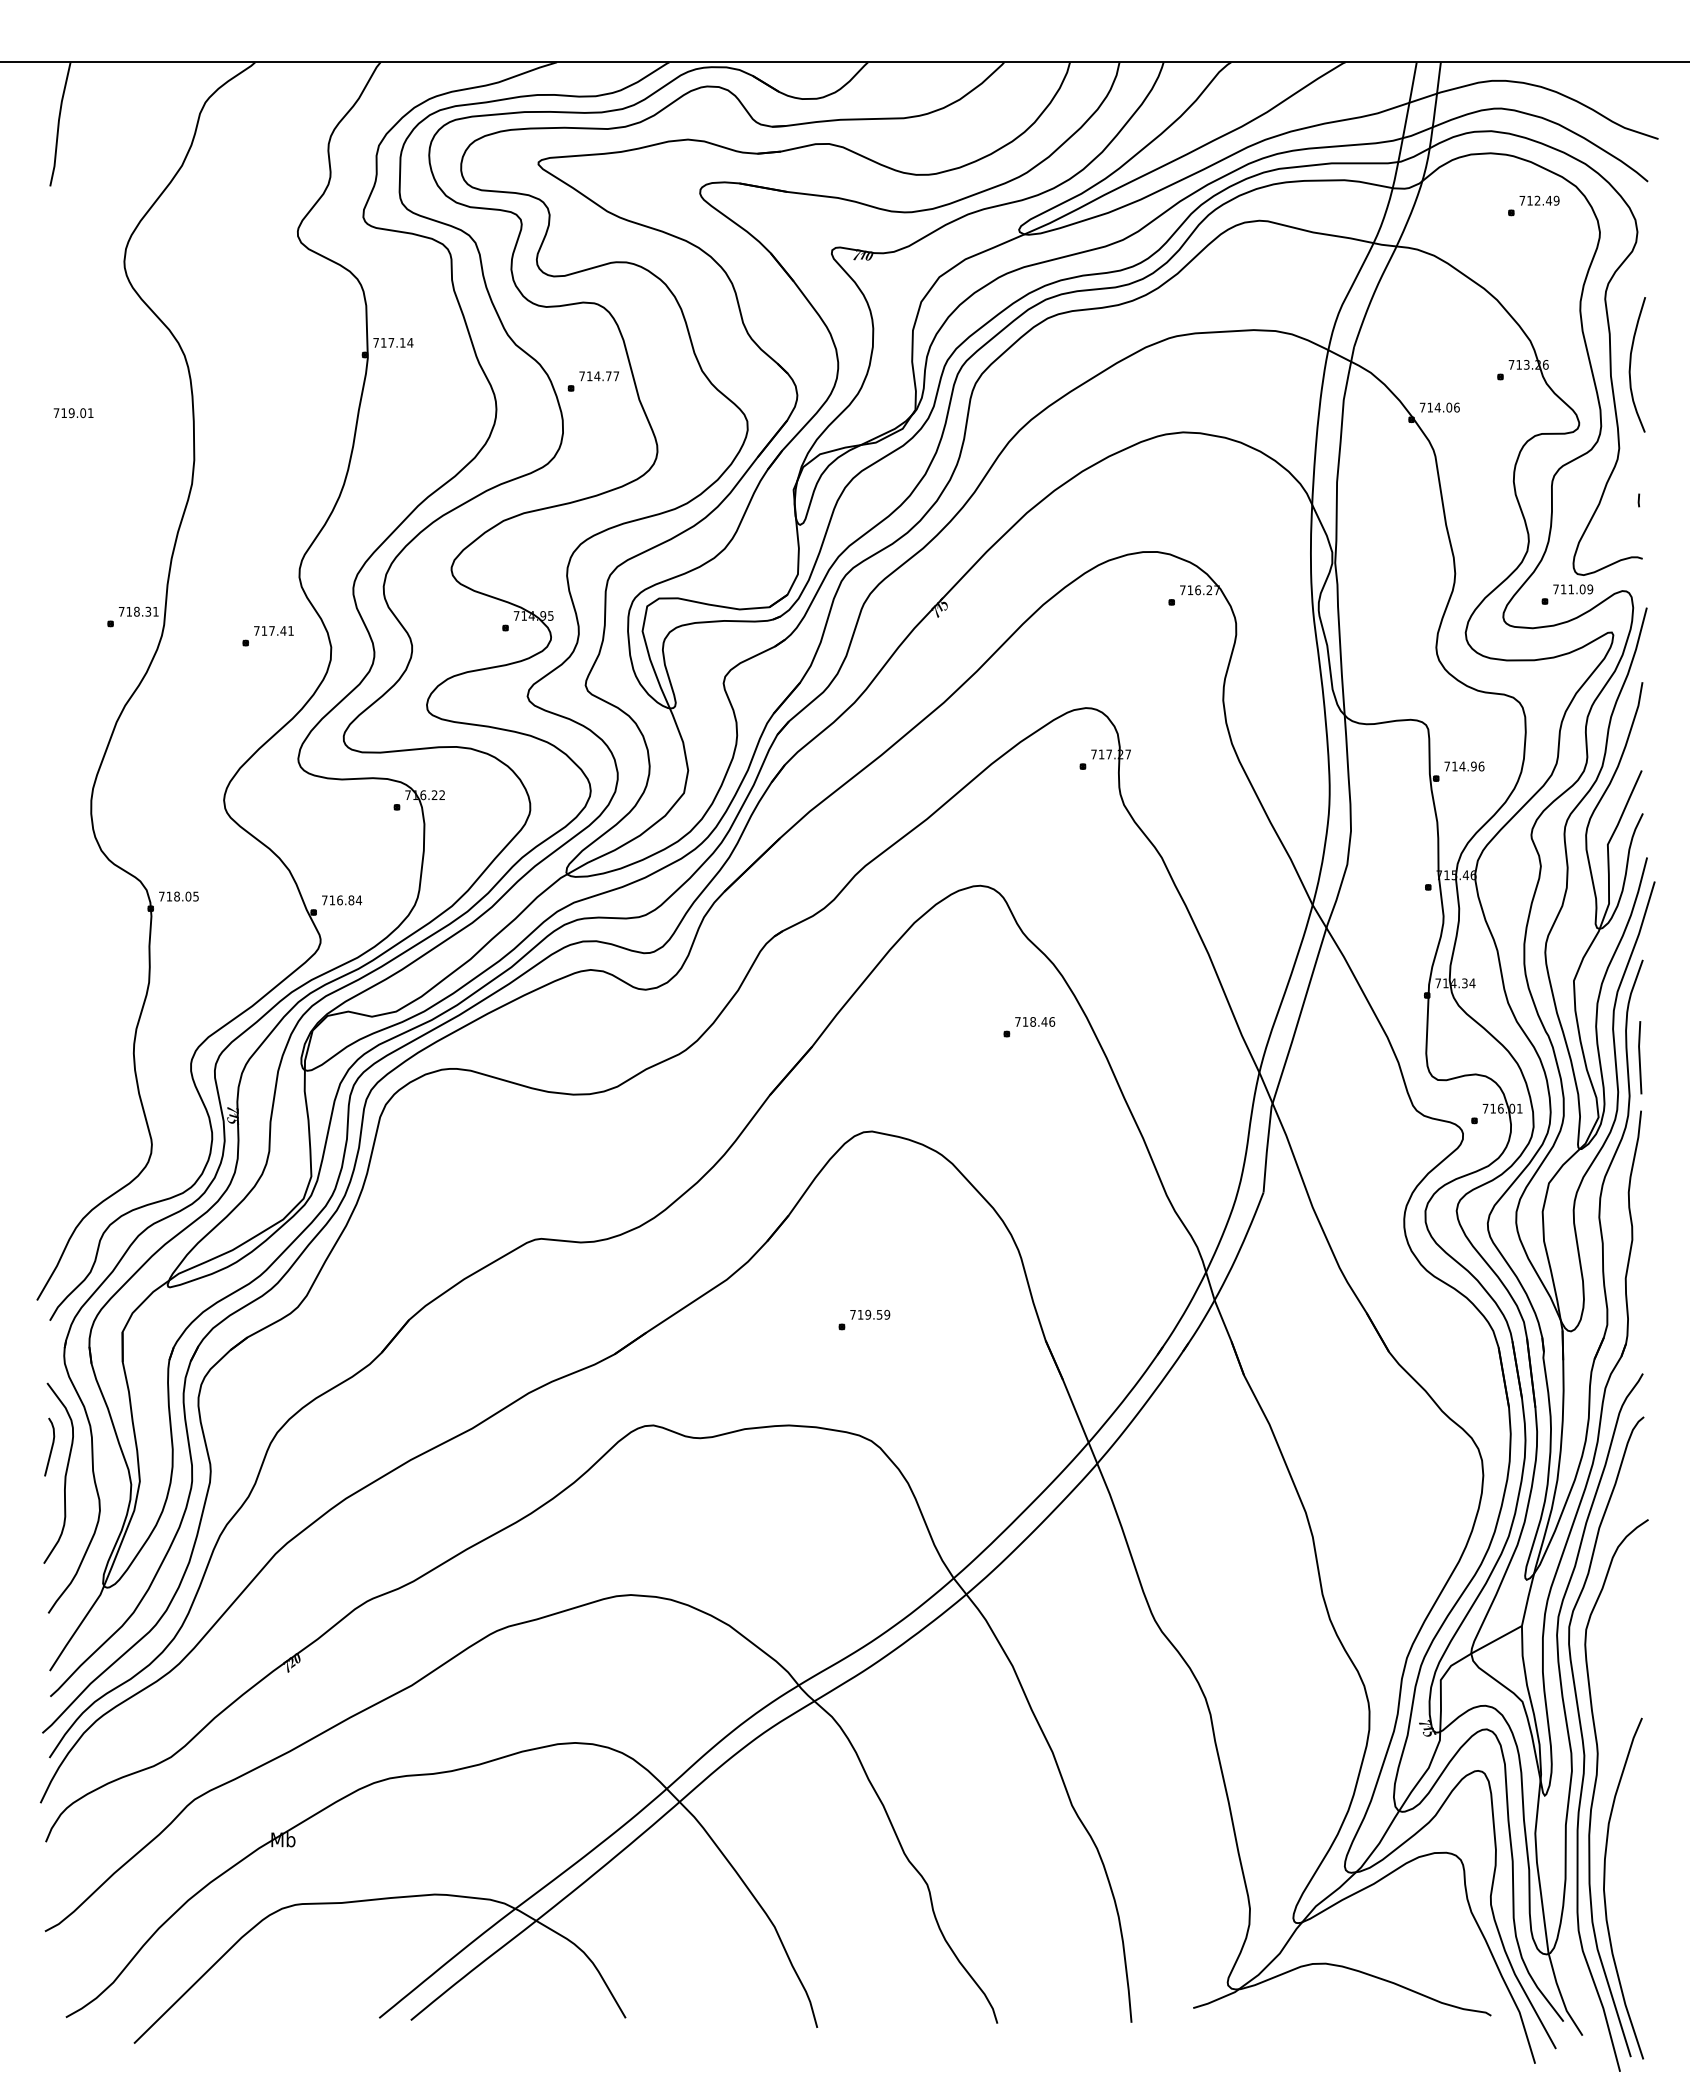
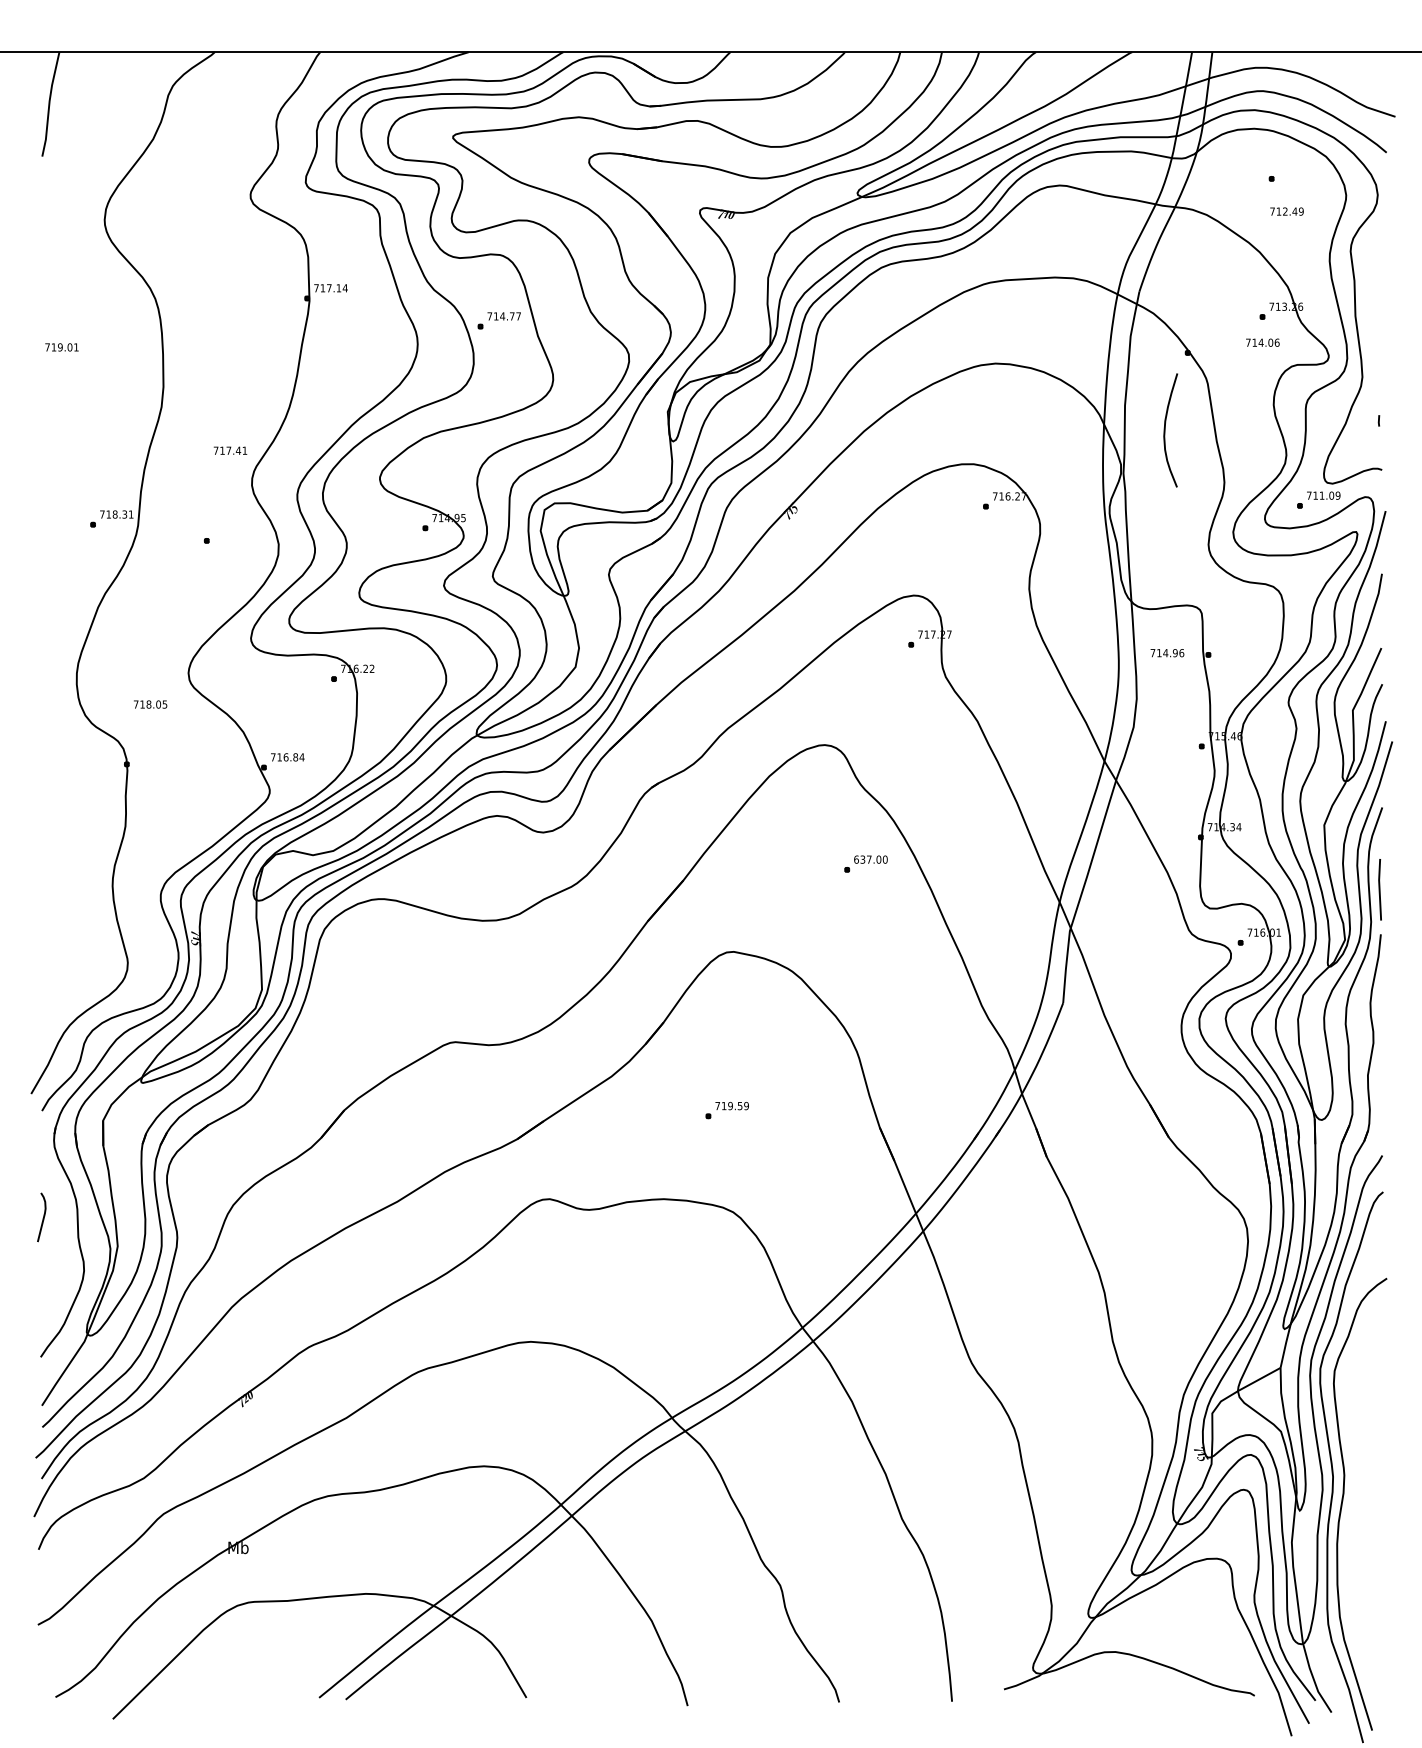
text: (1539, 200) -> (1286, 211), moved
curve: (1631, 364) -> (1165, 430), moved
text: (1439, 407) -> (1262, 342), moved
text: (273, 630) -> (230, 450), moved
text: (1464, 766) -> (1167, 653), moved
text: (178, 896) -> (150, 704), moved
text: (1035, 1021) -> (871, 859), 718.46 -> 637.00
curve: (64, 1475) -> (54, 1241), removed
curve: (1605, 1892) -> (1350, 1592), removed

